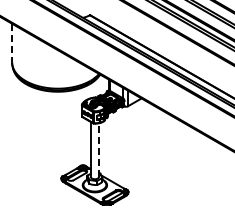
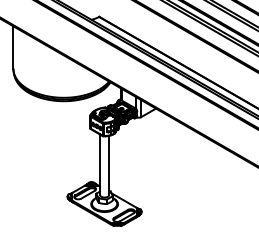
line: (12, 43) -> (13, 48), dashed -> solid
line: (99, 150) -> (109, 165), dashed -> solid

